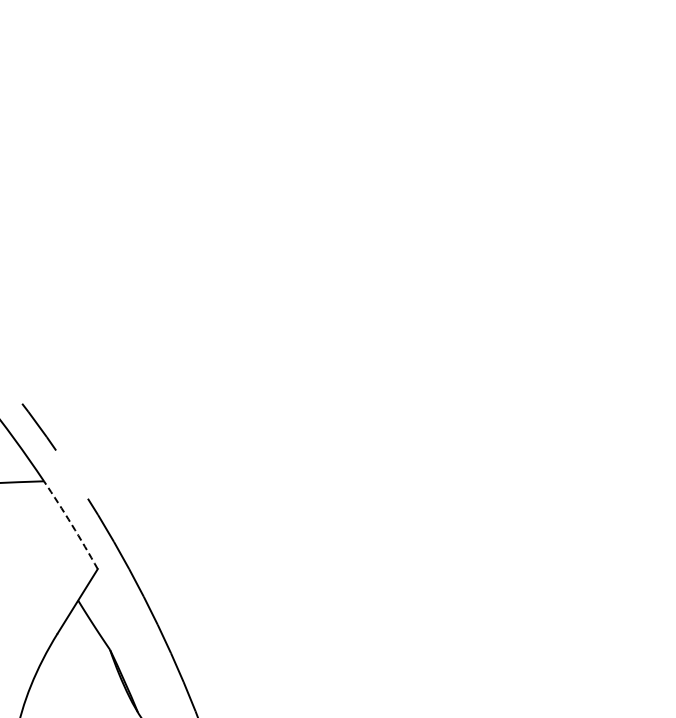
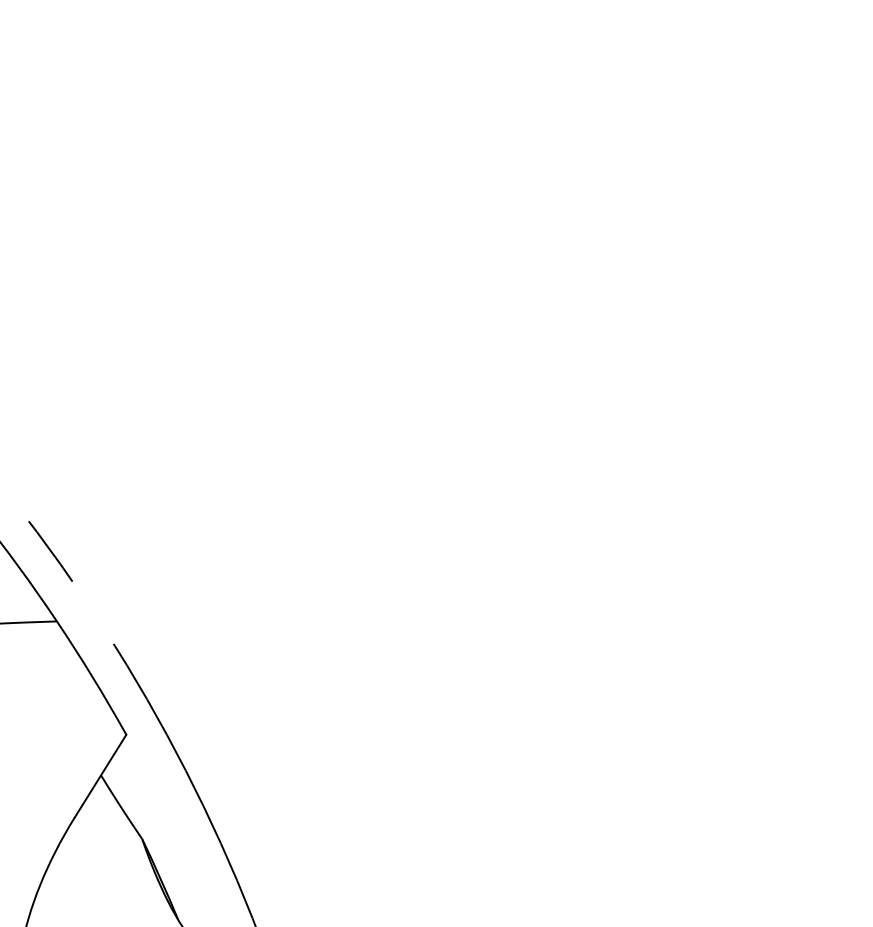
arc: (71, 524) -> (92, 677), dashed -> solid

